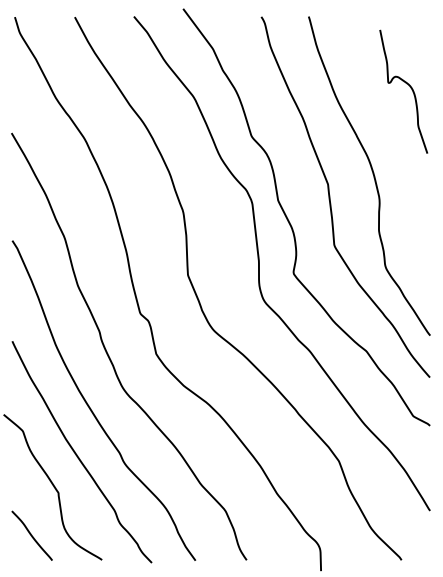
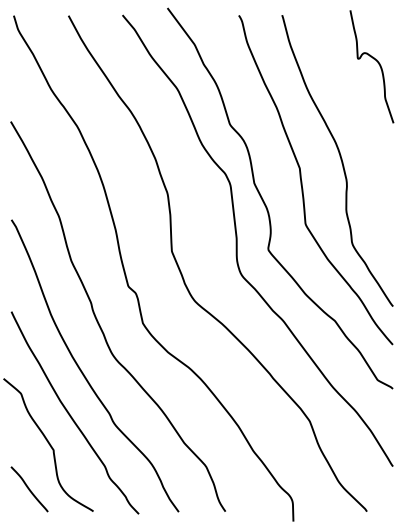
curve: (408, 85) -> (376, 61), moved

